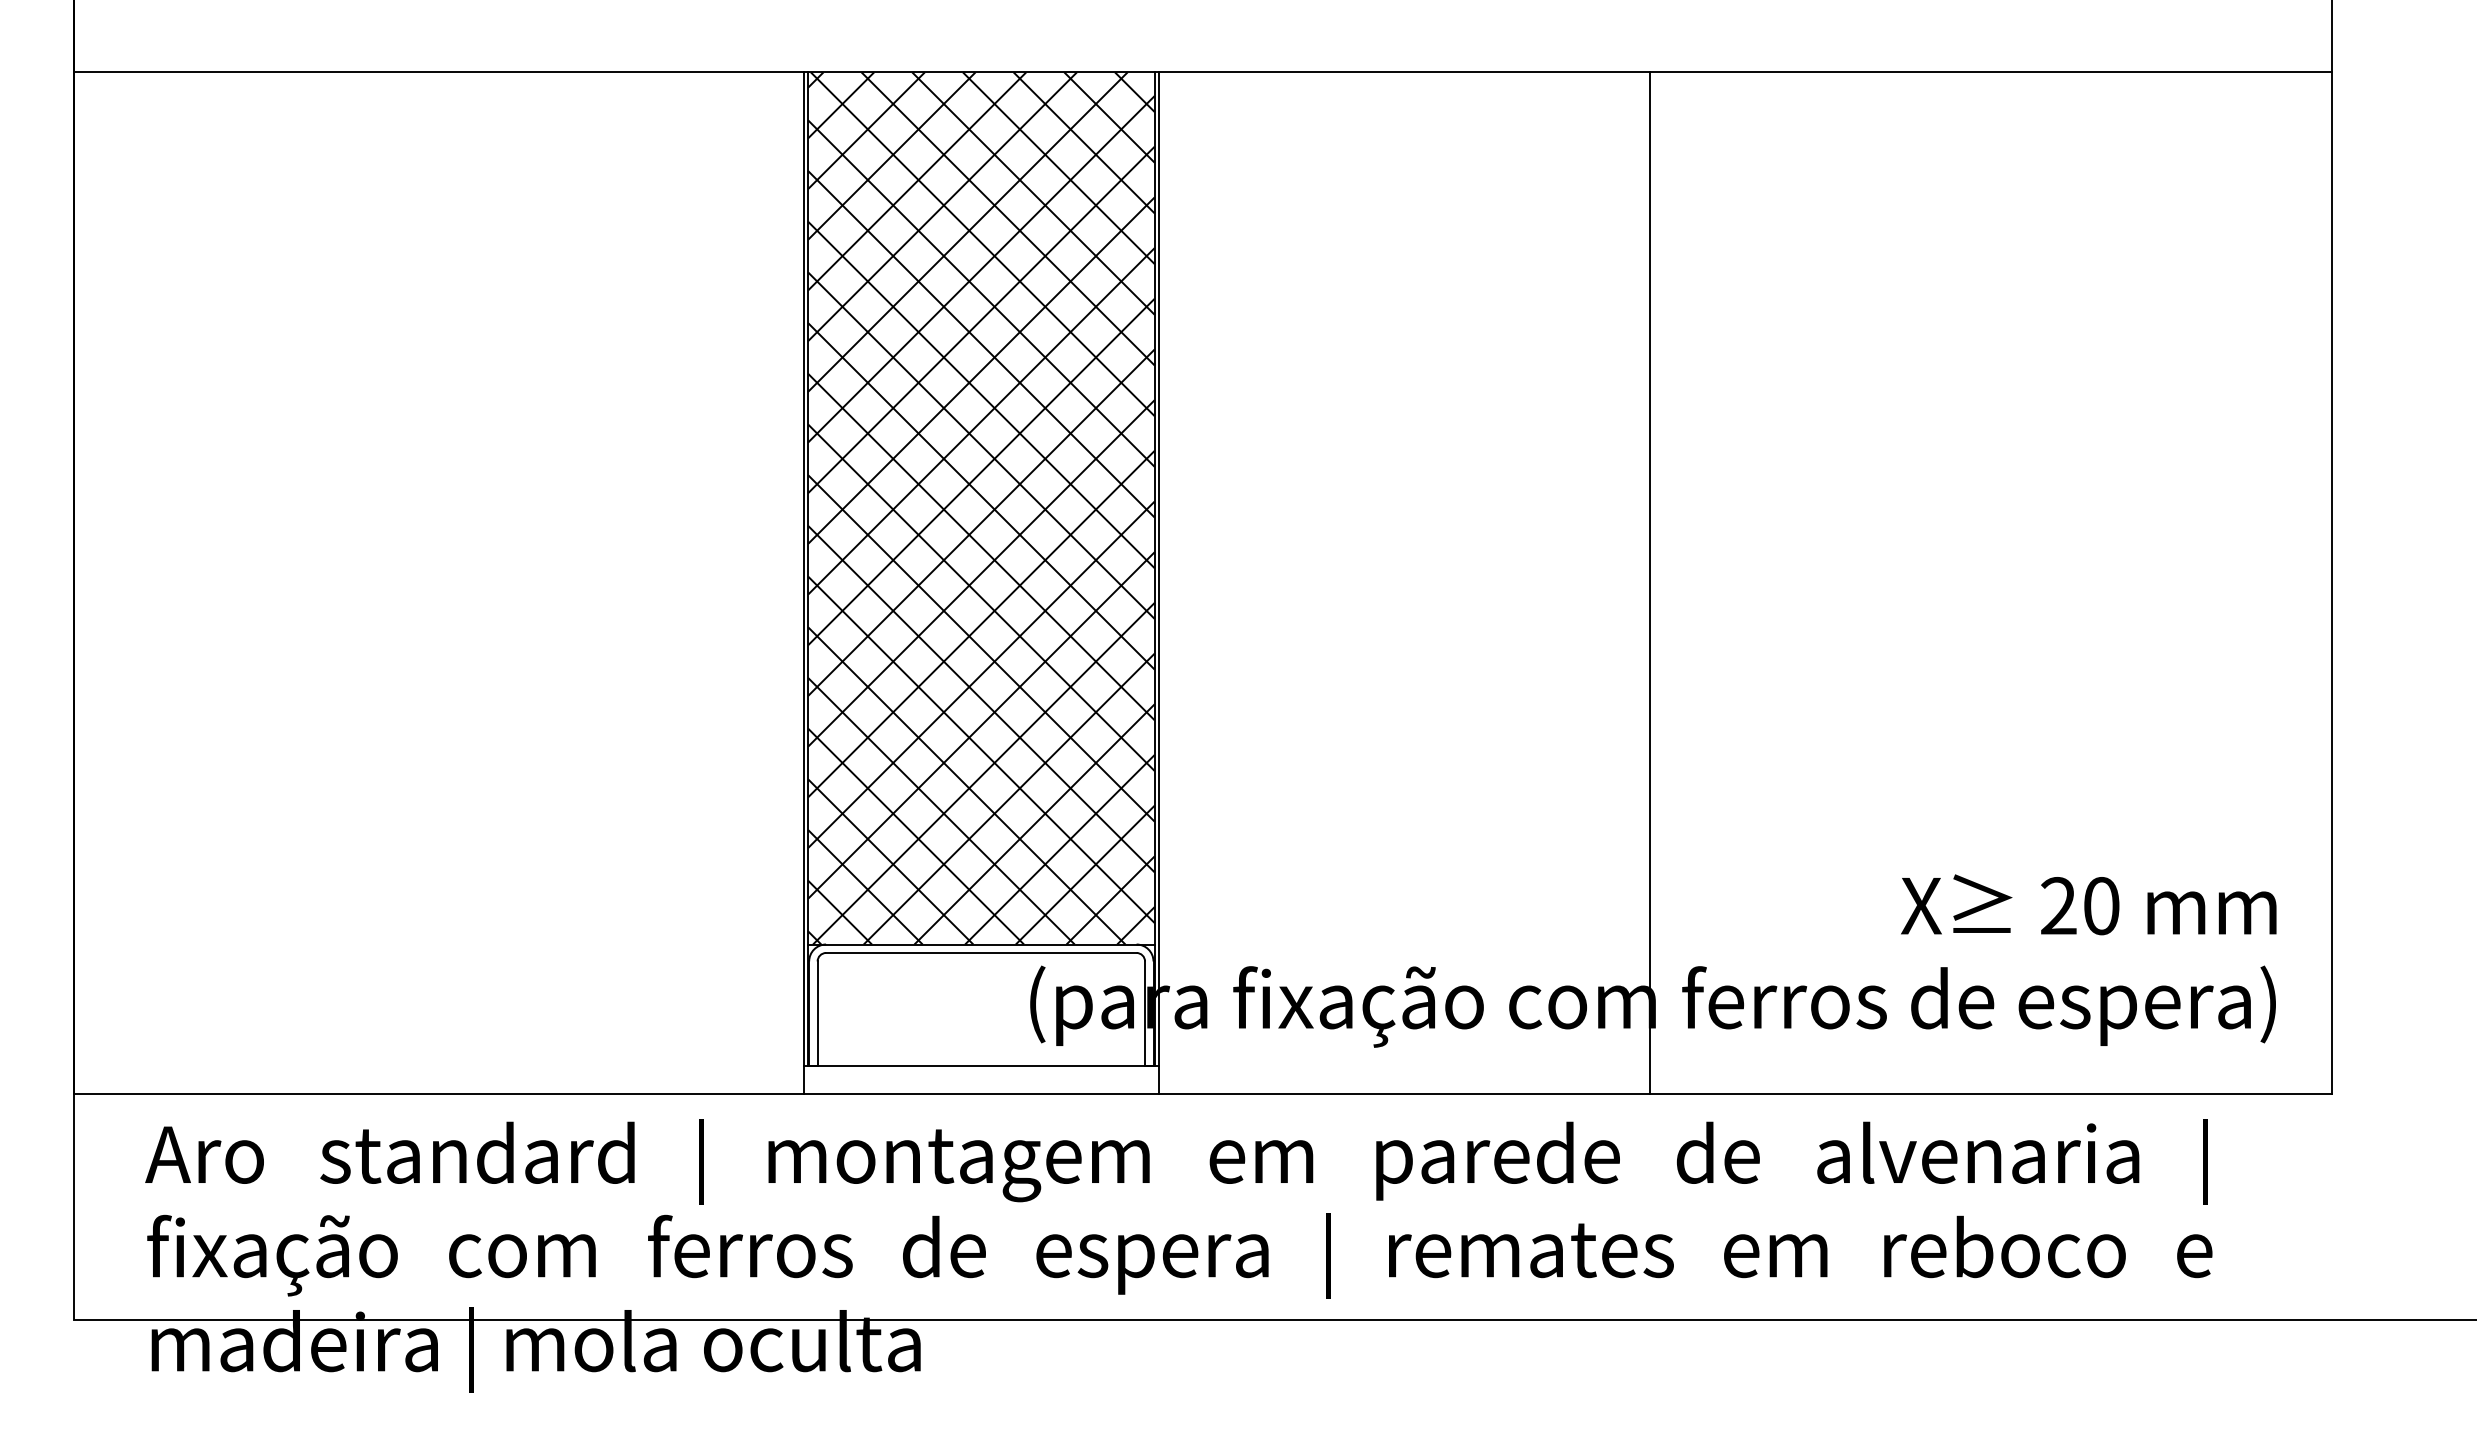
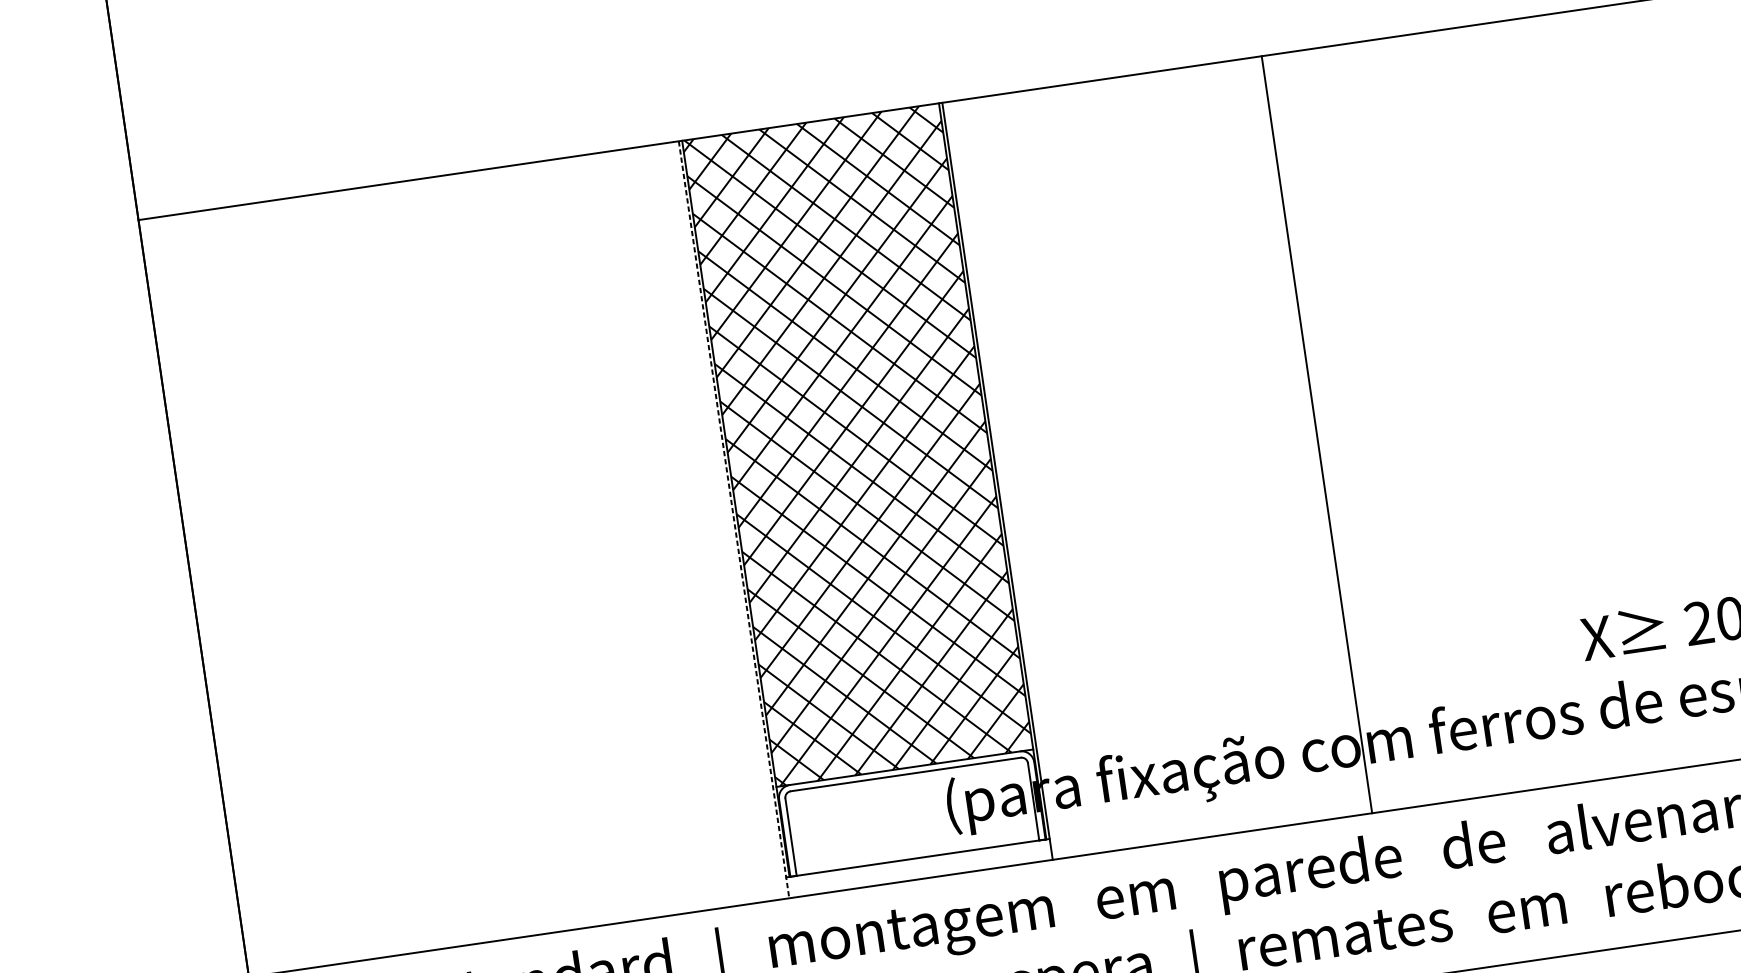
line: (803, 583) -> (734, 519), solid -> dashed
line: (1650, 583) -> (1317, 434), moved

